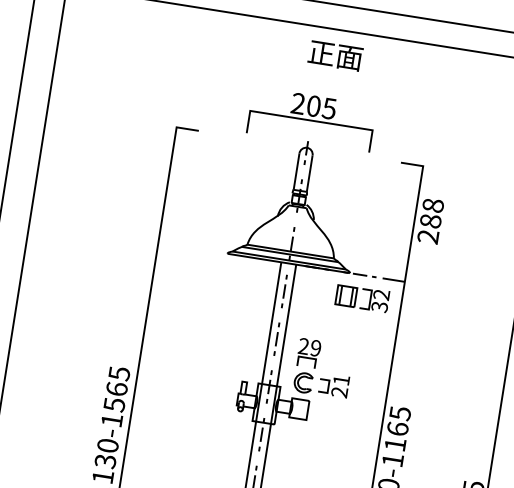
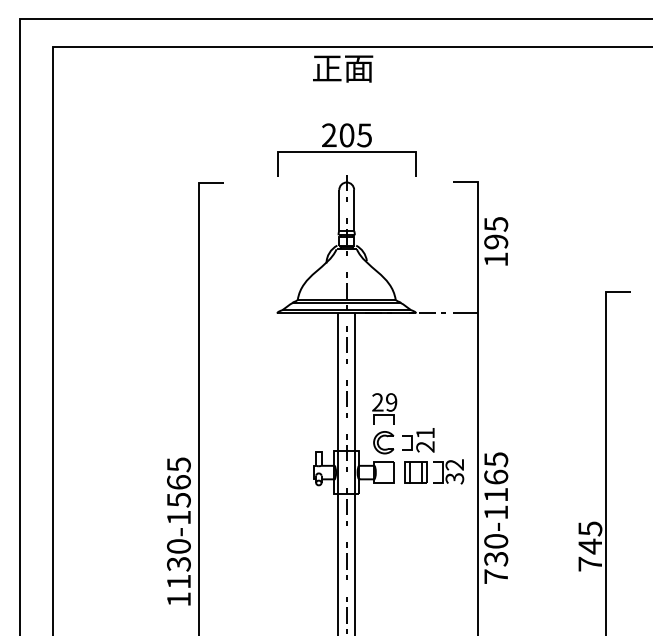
text: (335, 55) -> (343, 68), moved
text: (431, 220) -> (496, 241), 288 -> 195
part: (356, 296) -> (427, 471), moved

